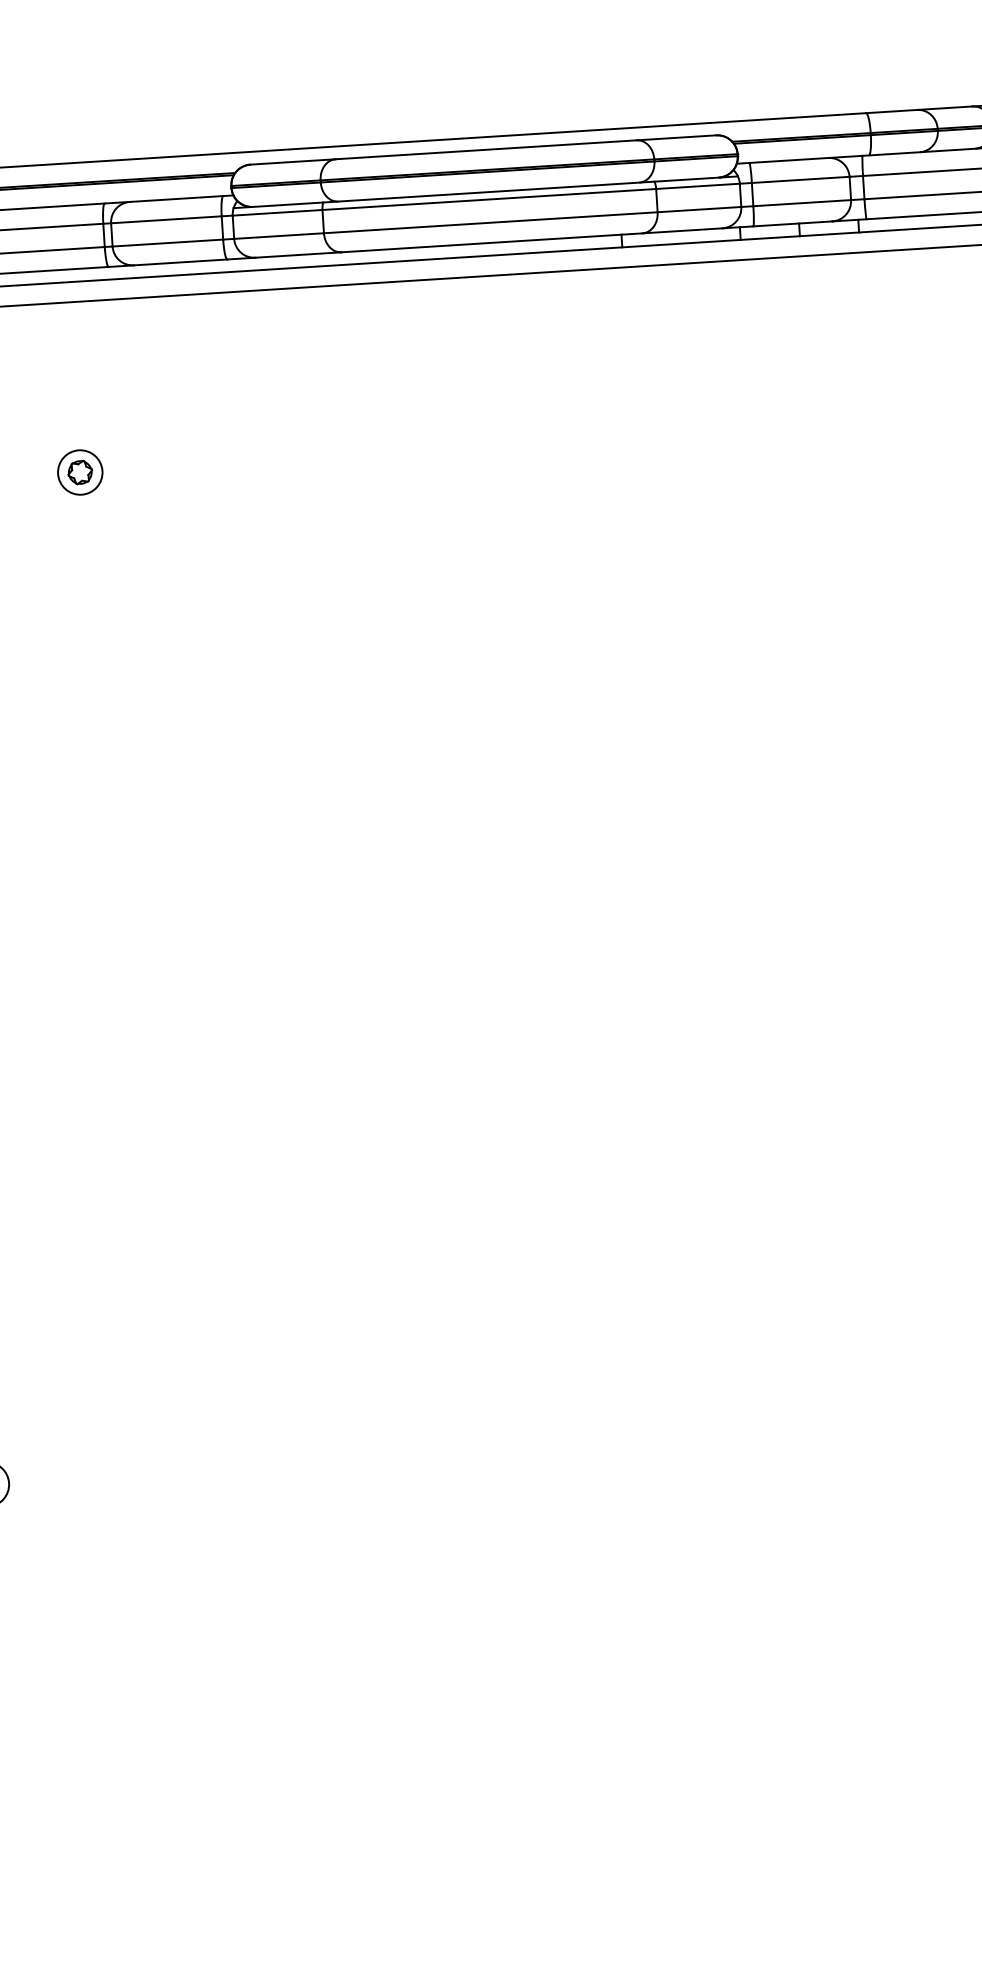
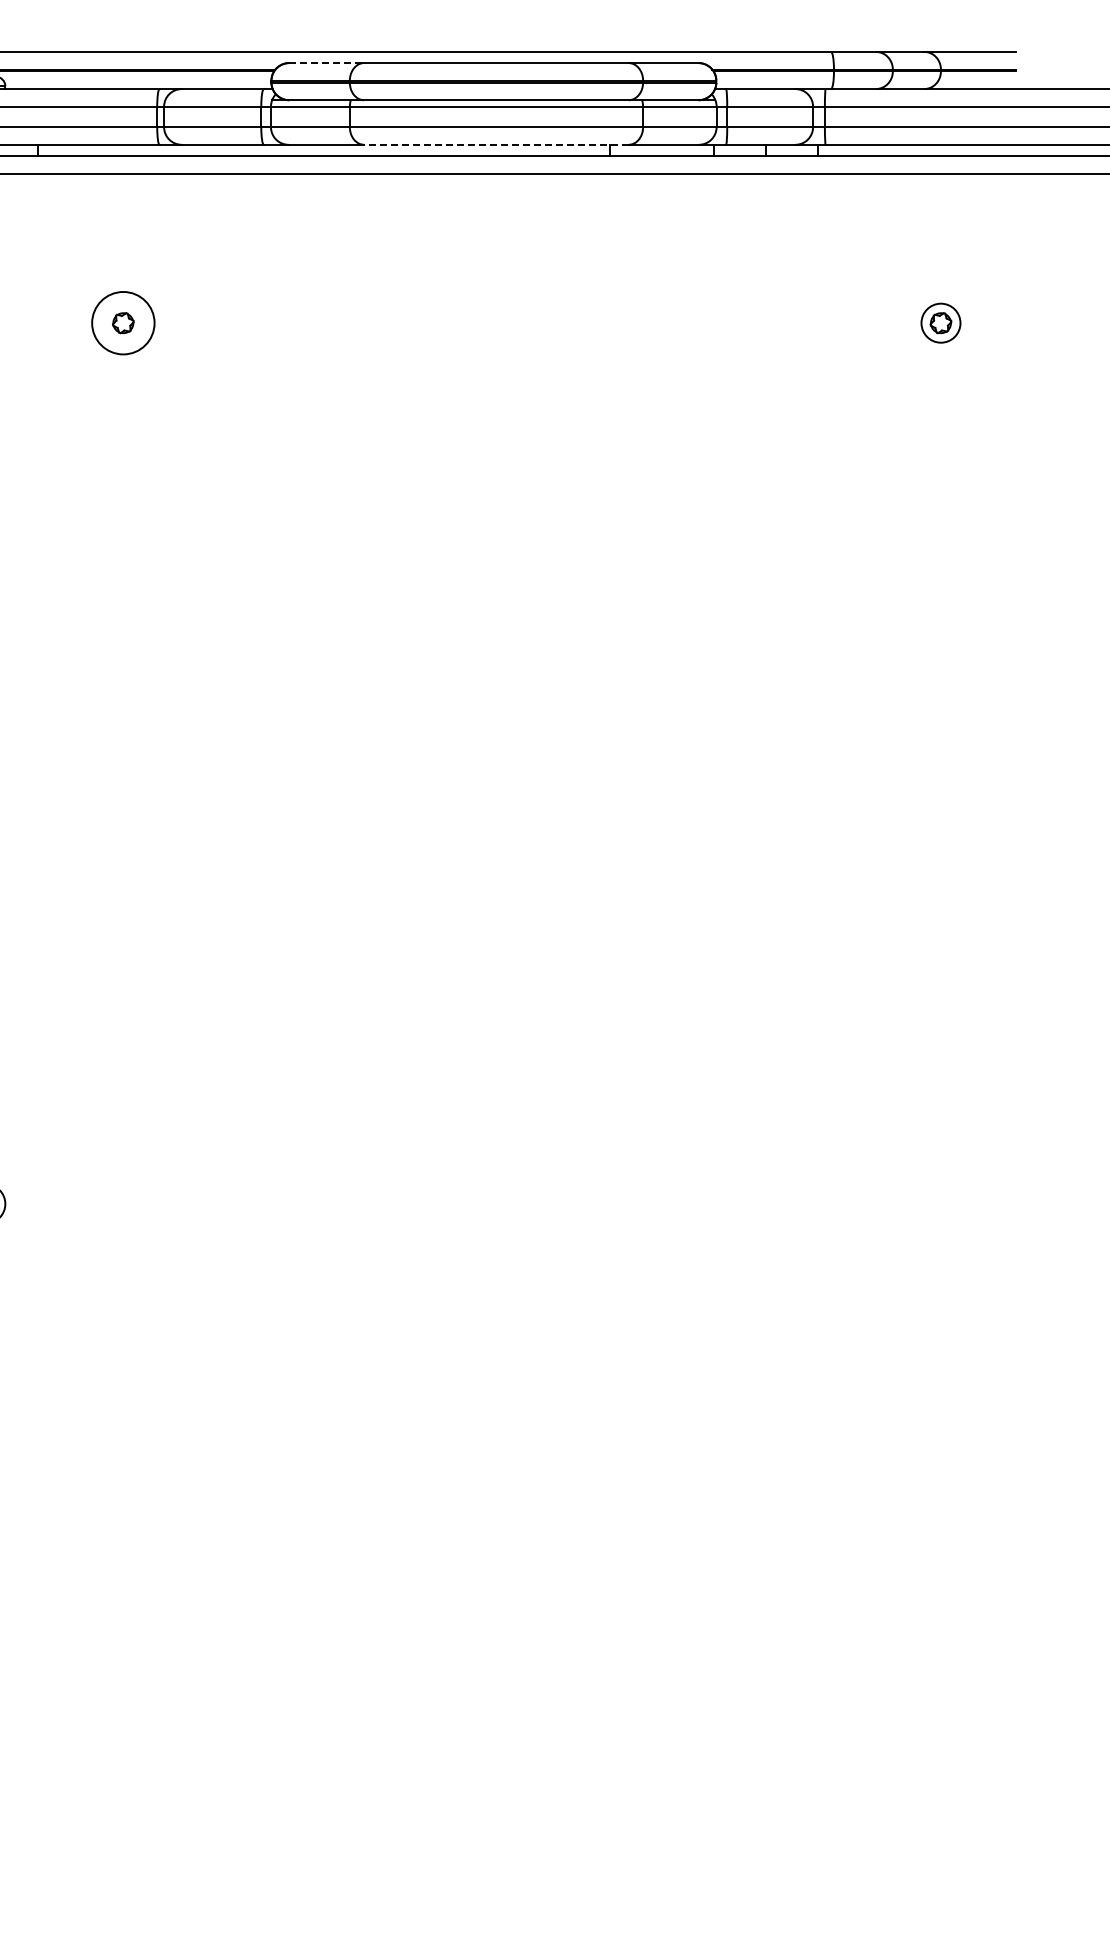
line: (293, 162) -> (327, 63), solid -> dashed
line: (490, 242) -> (495, 144), solid -> dashed
circle: (79, 471) -> (122, 322), size x1.6

